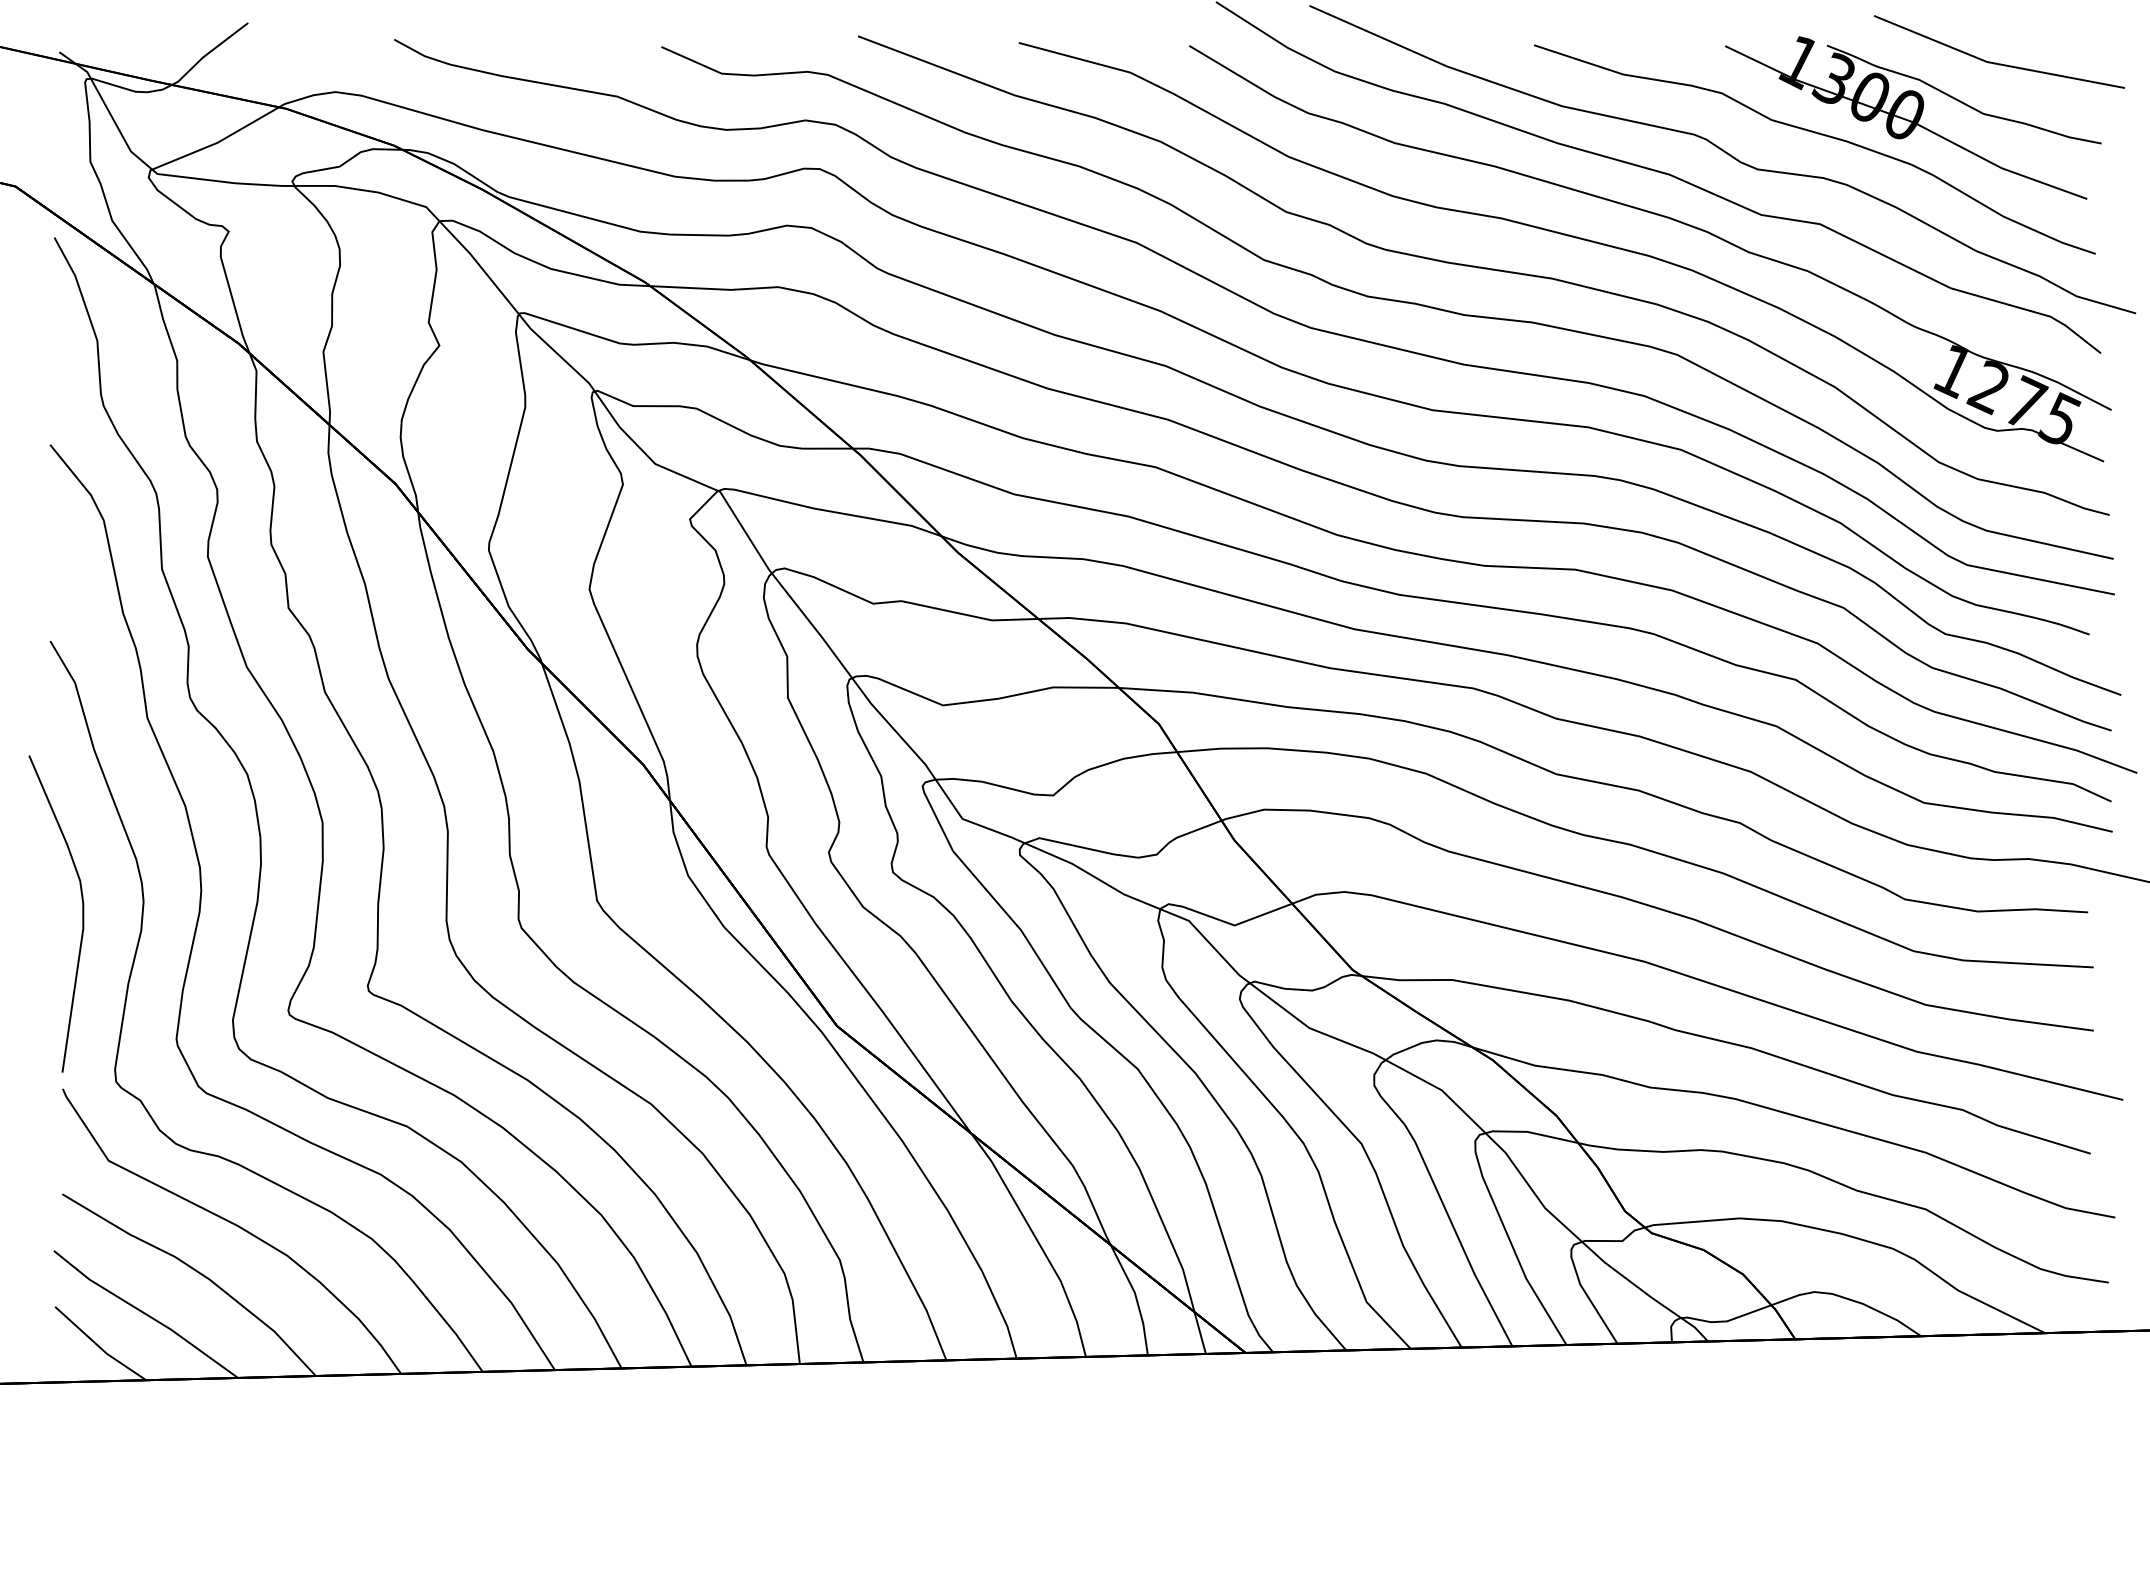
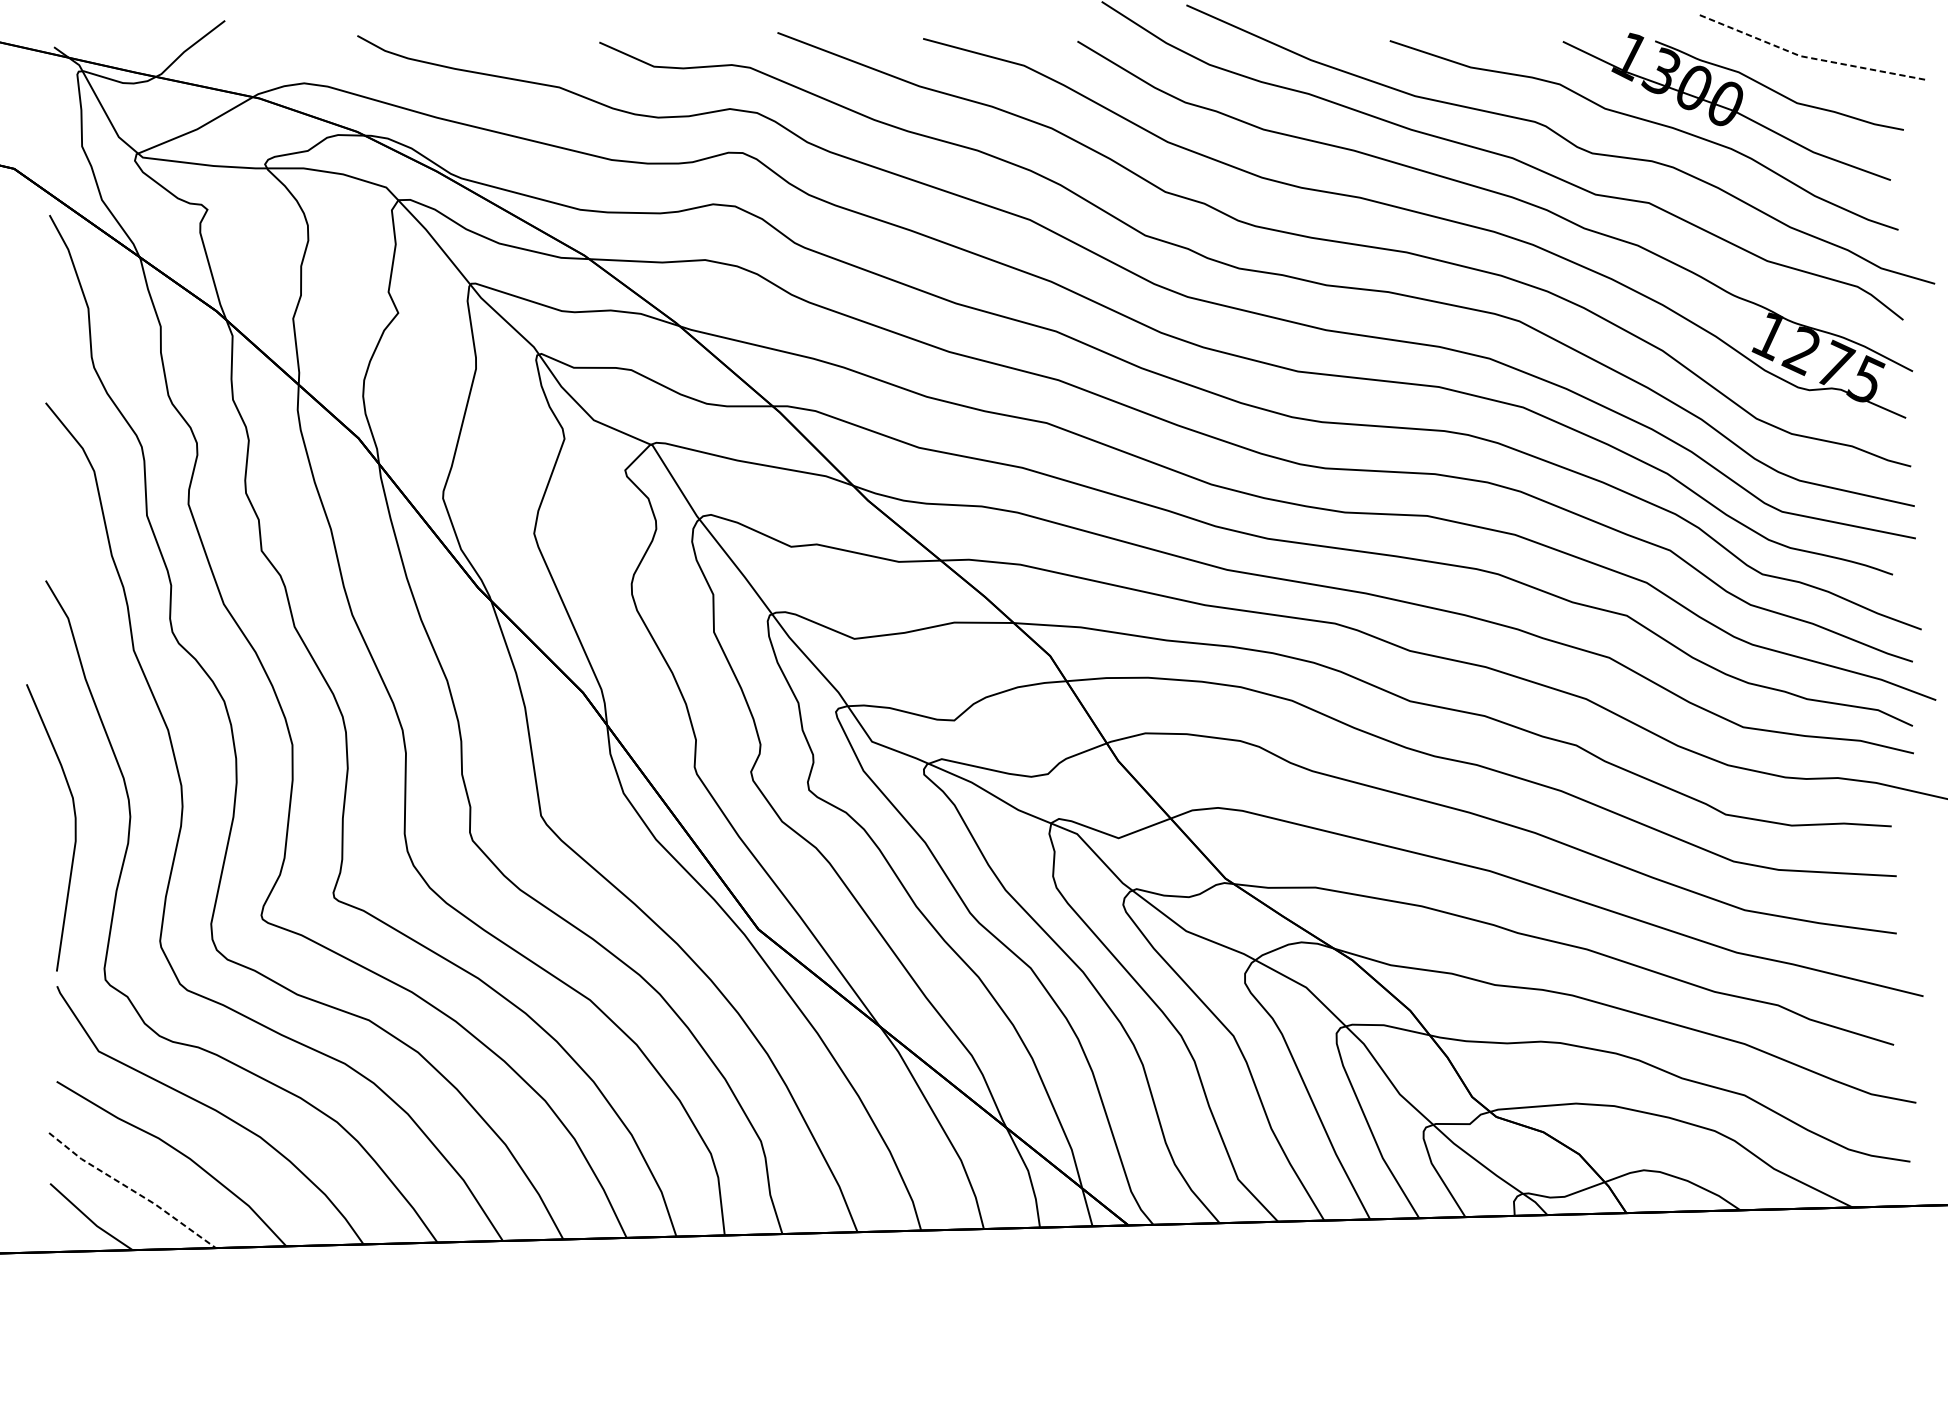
line: (1994, 63) -> (1806, 57), solid -> dashed
line: (146, 1314) -> (132, 1190), solid -> dashed

